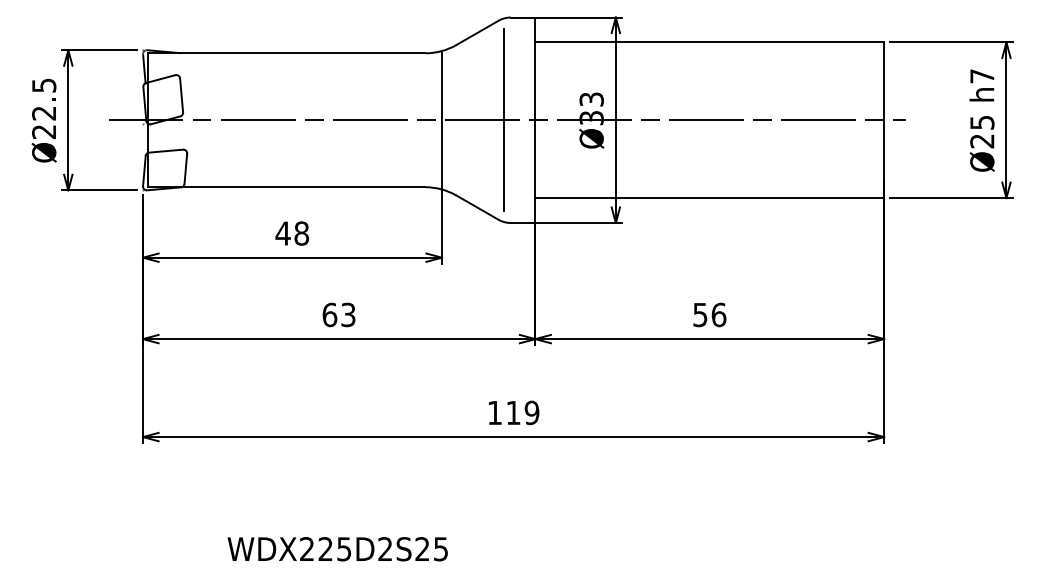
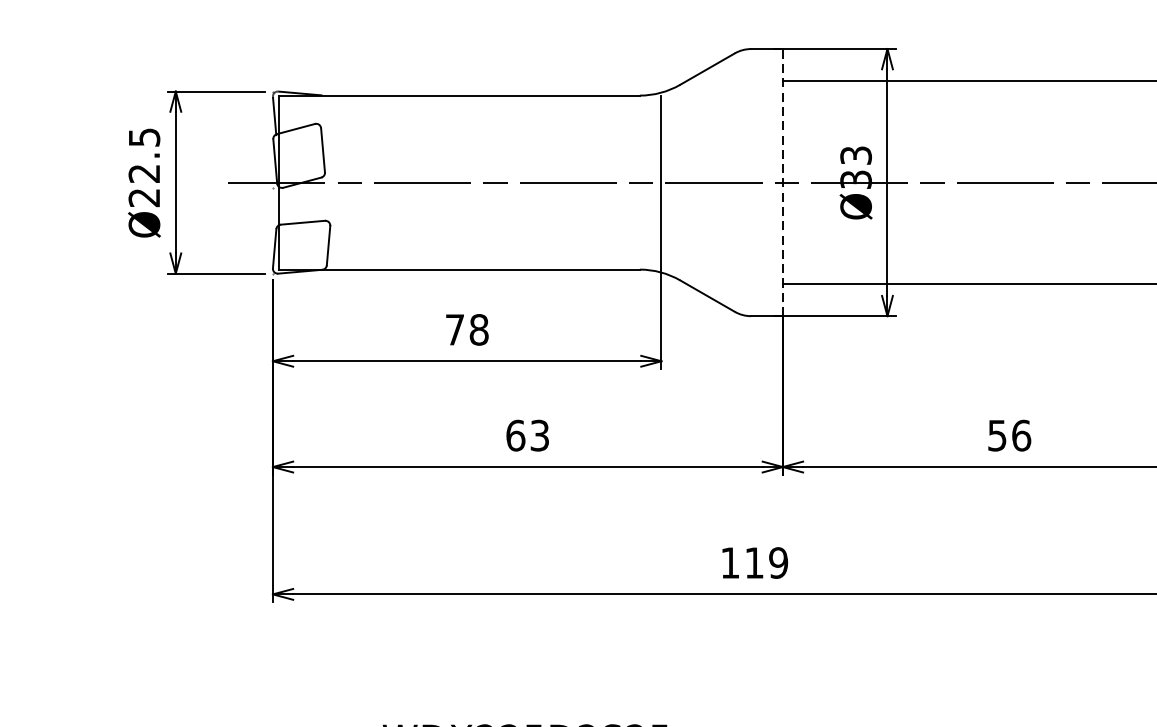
line: (504, 119) -> (742, 181), removed
line: (535, 120) -> (783, 182), solid -> dashed
text: (282, 233) -> (454, 329), 48 -> 78

